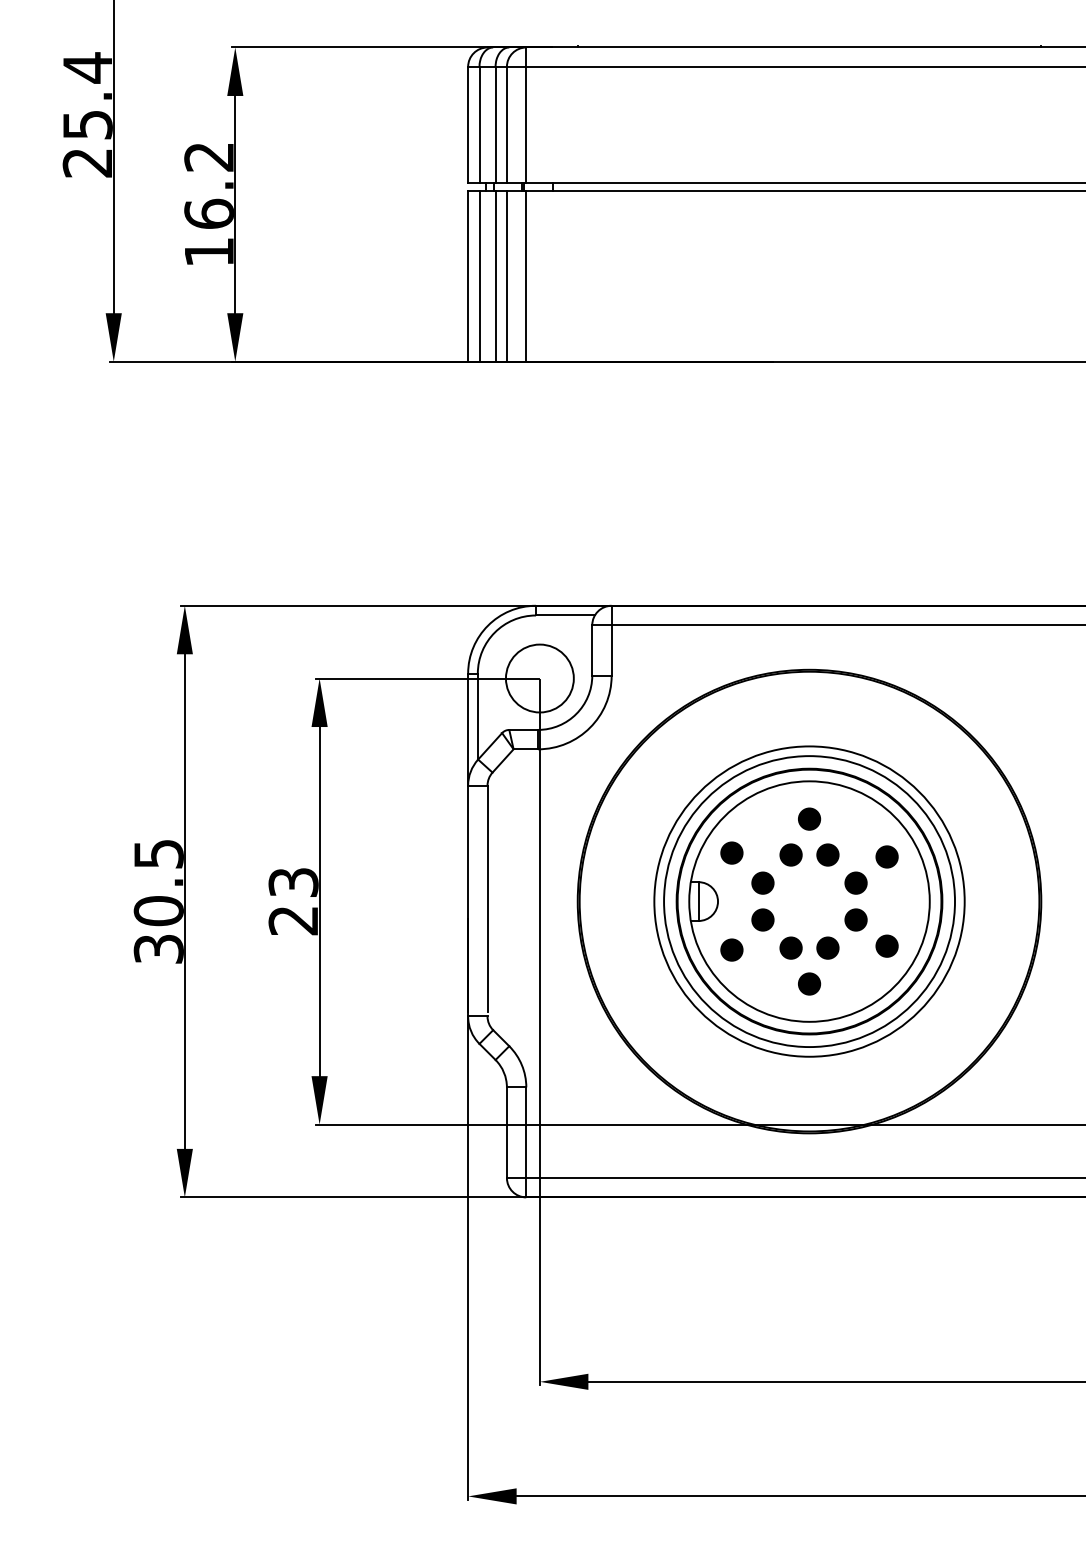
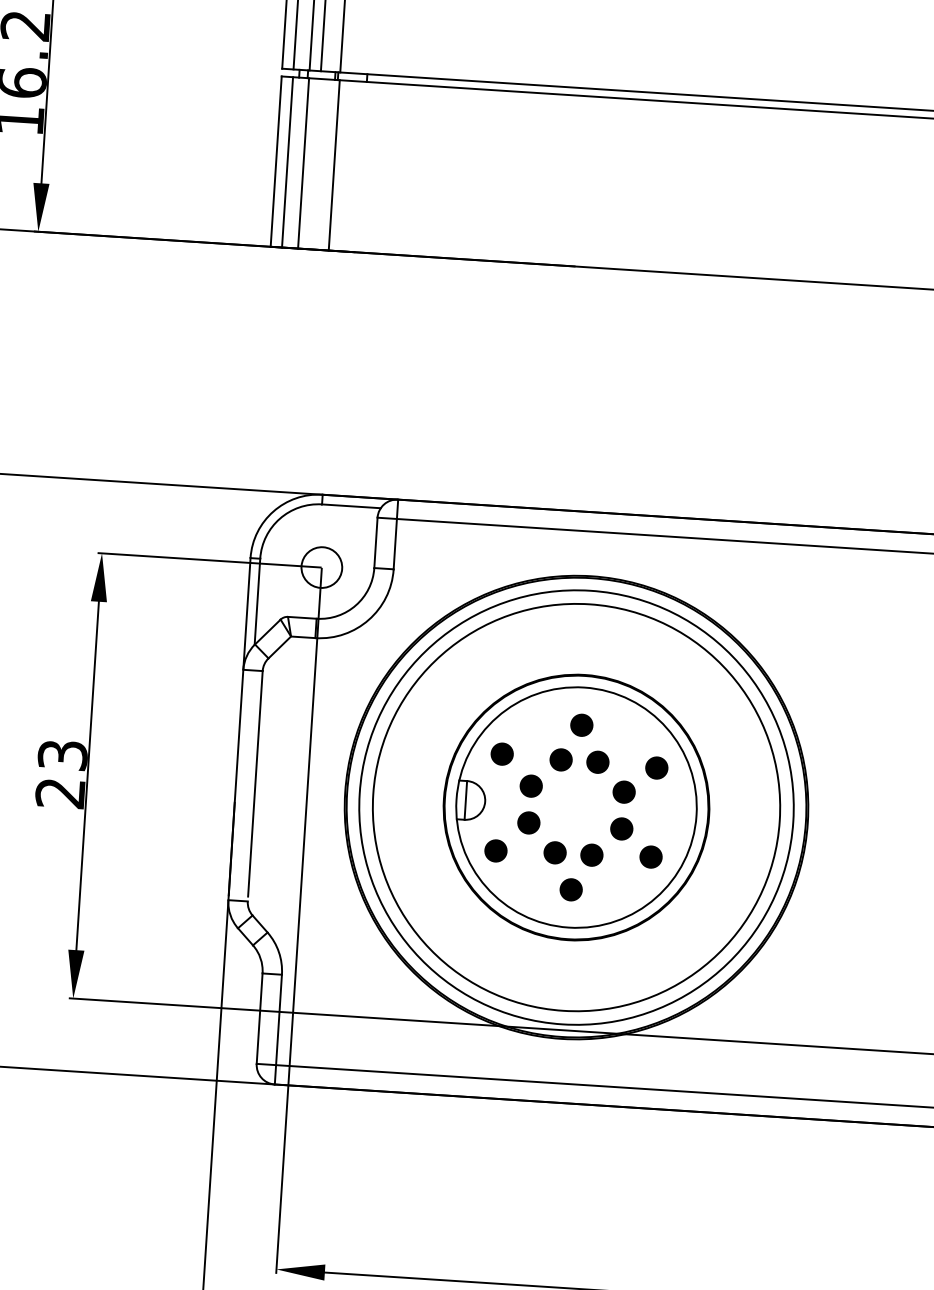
line: (506, 276) -> (314, 164), removed
circle: (539, 678) -> (321, 567), size x0.6
circle: (809, 901) -> (576, 807), size x1.4
circle: (809, 901) -> (576, 807), size x1.4

